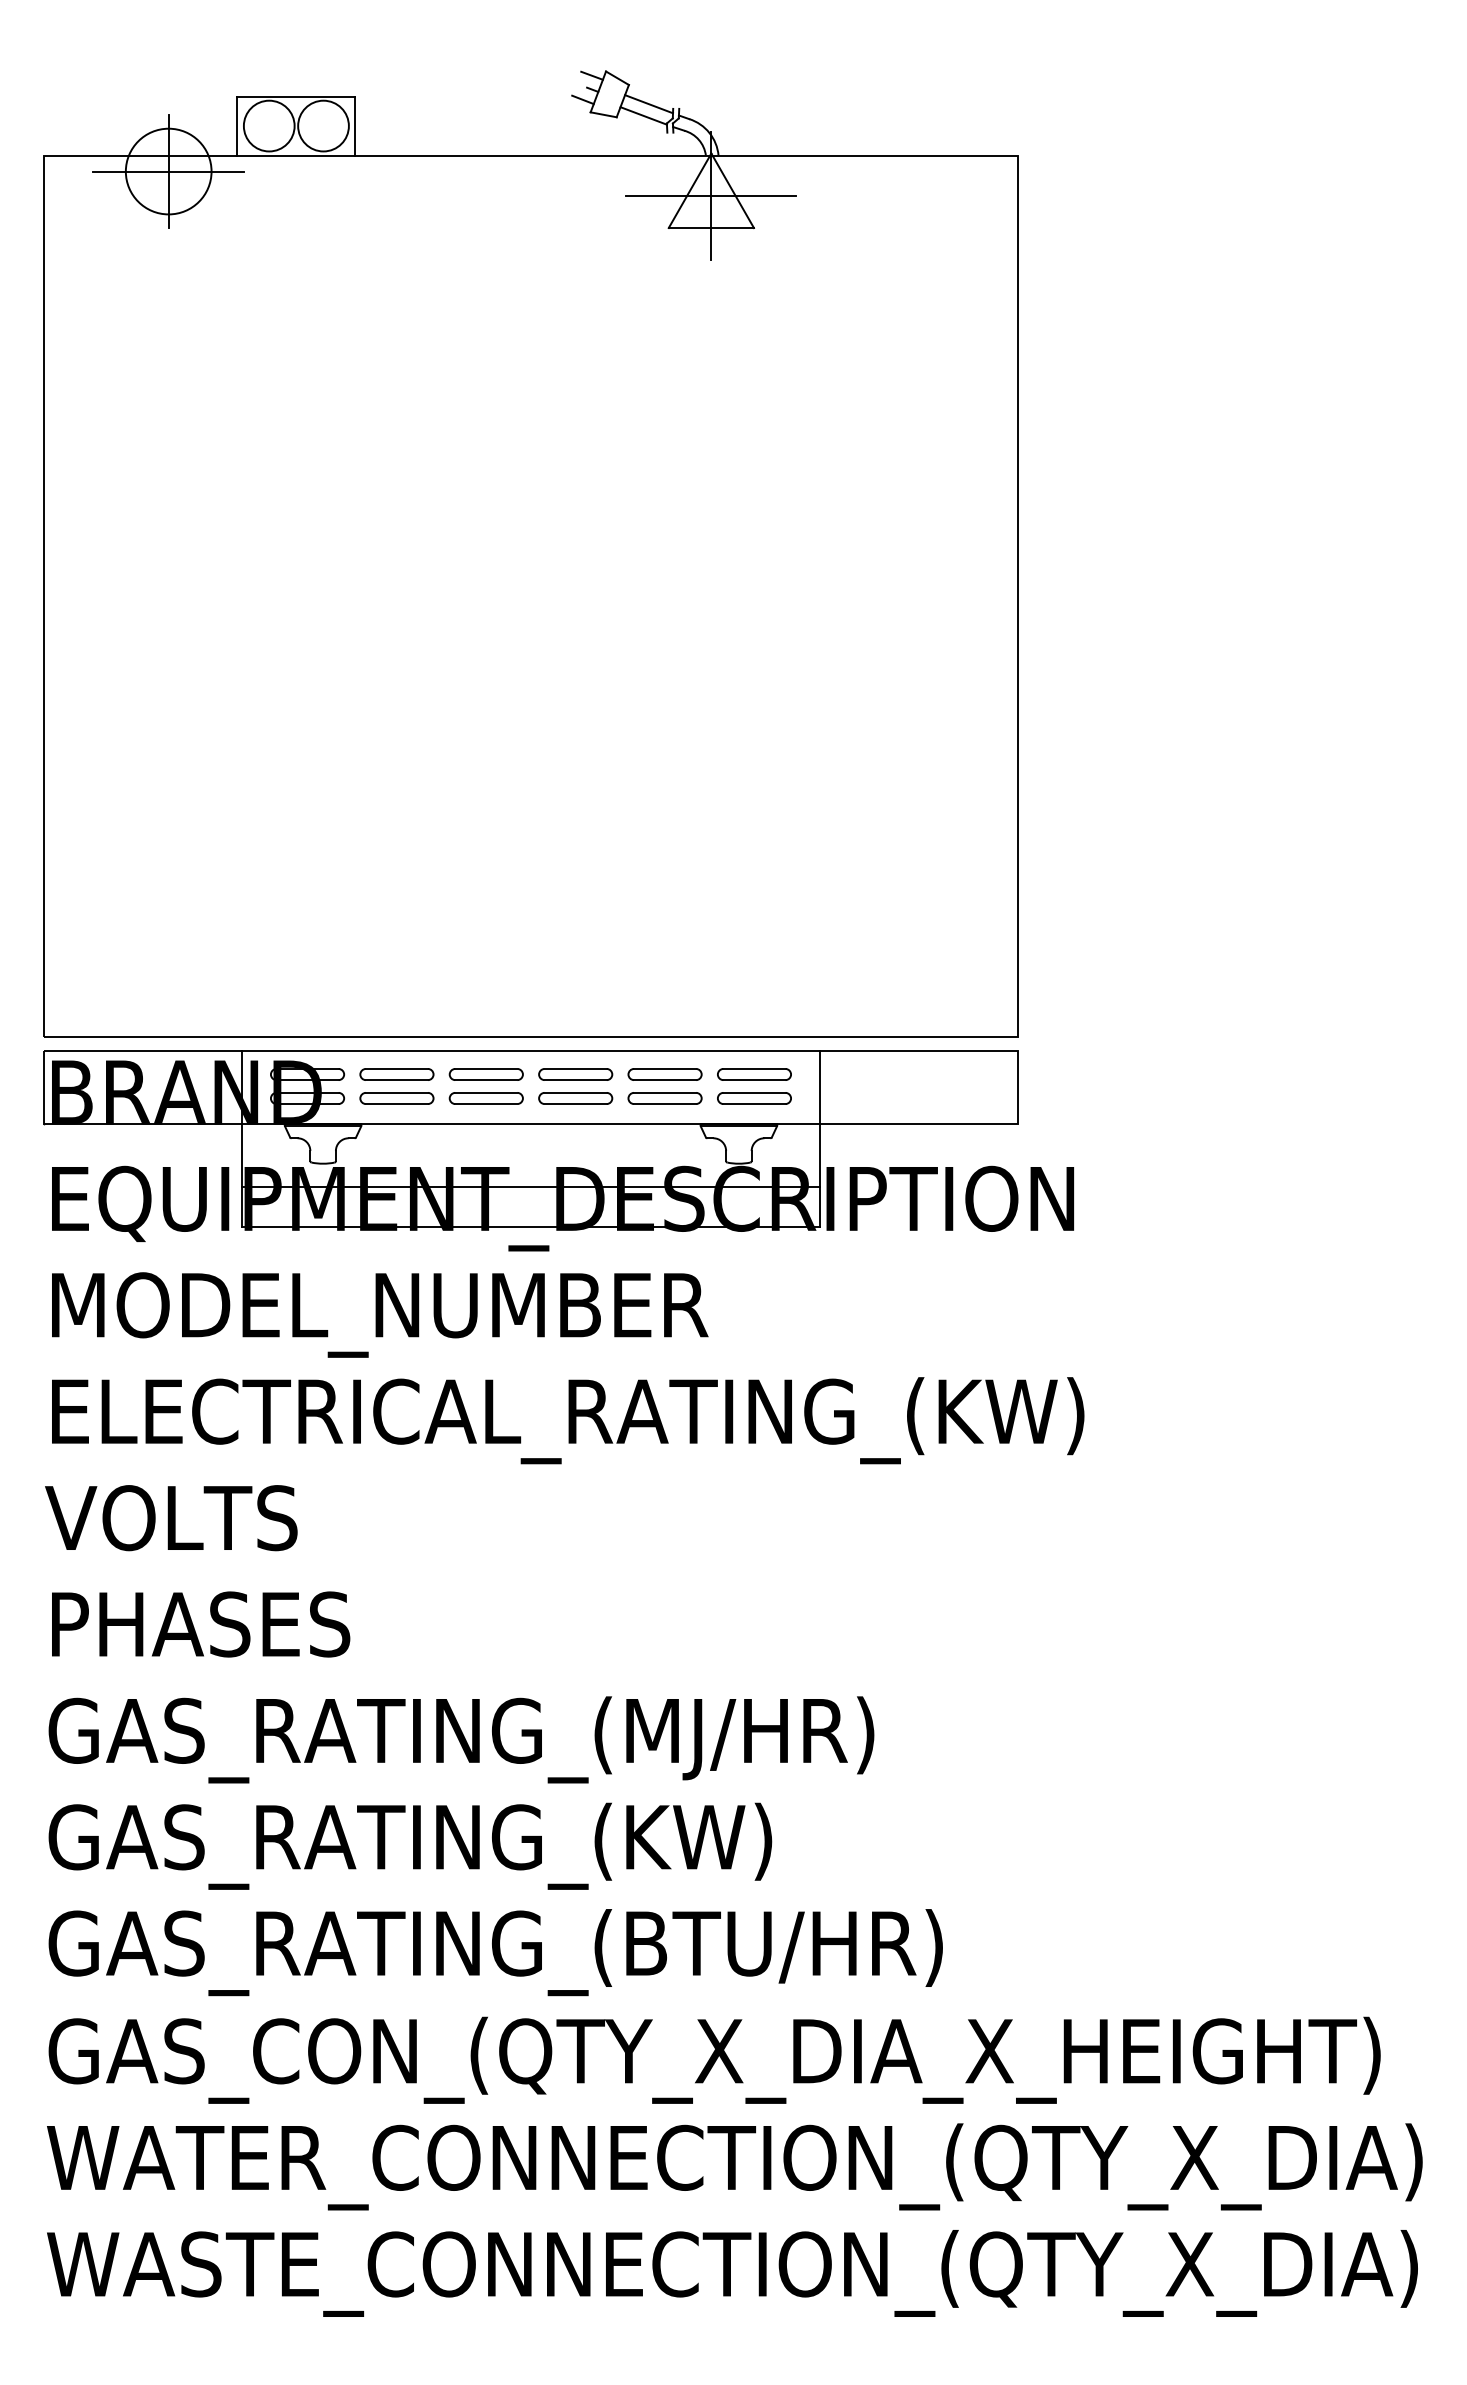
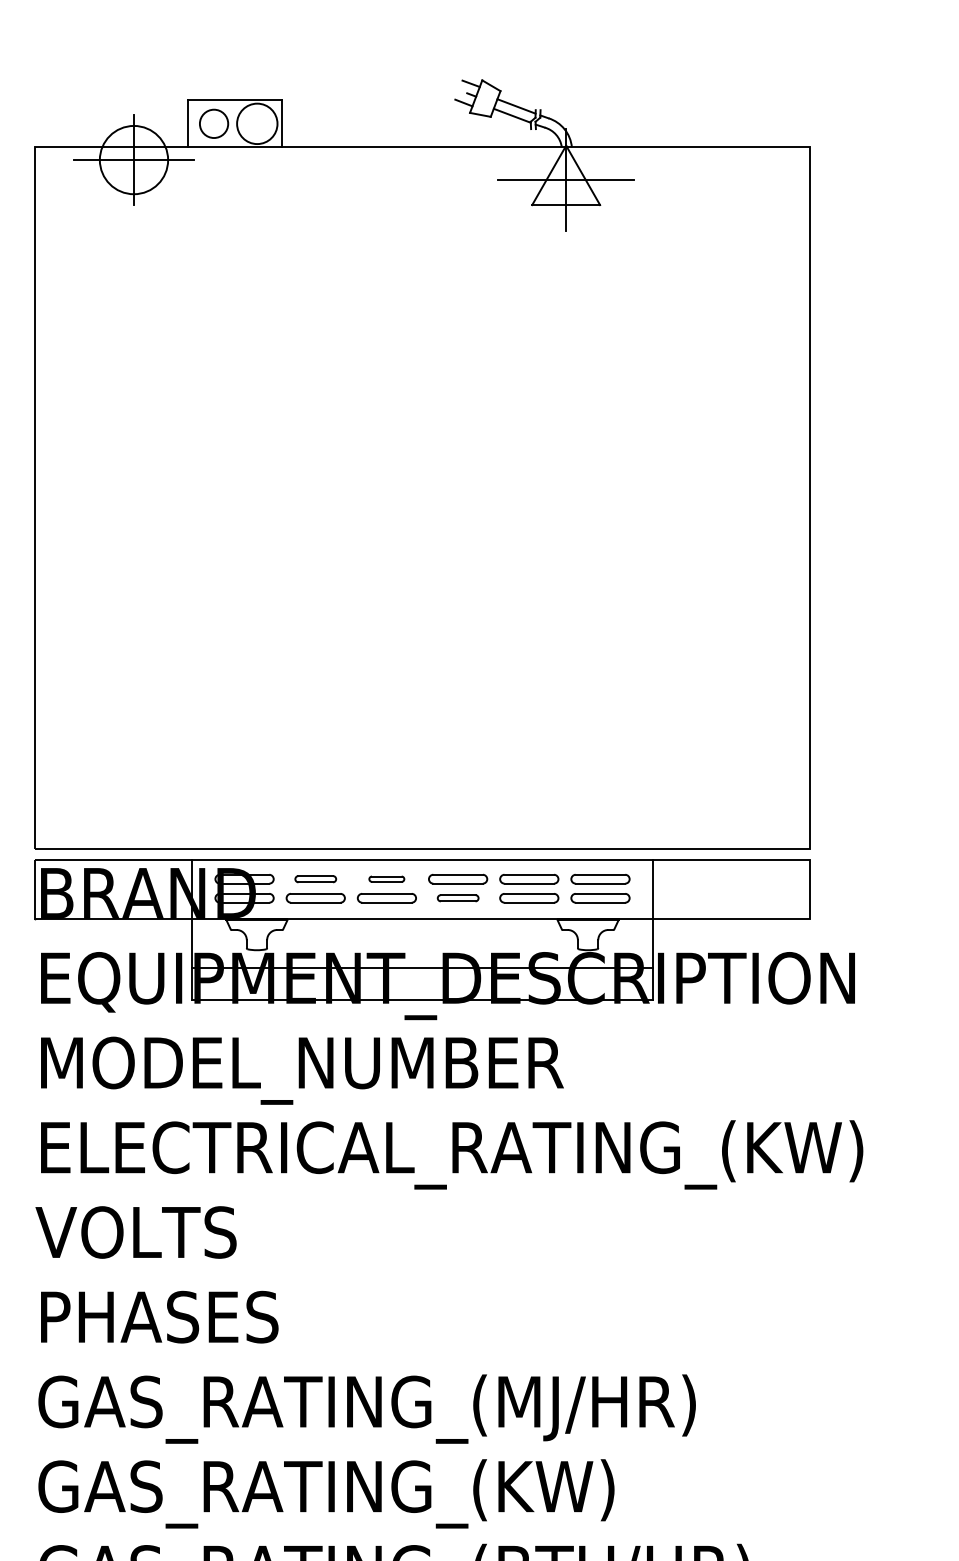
circle: (268, 125) -> (213, 123), size x0.7
part: (396, 1074) -> (315, 879), size x0.7
part: (485, 1074) -> (386, 879), size x0.6
part: (575, 1098) -> (457, 898), size x0.7

